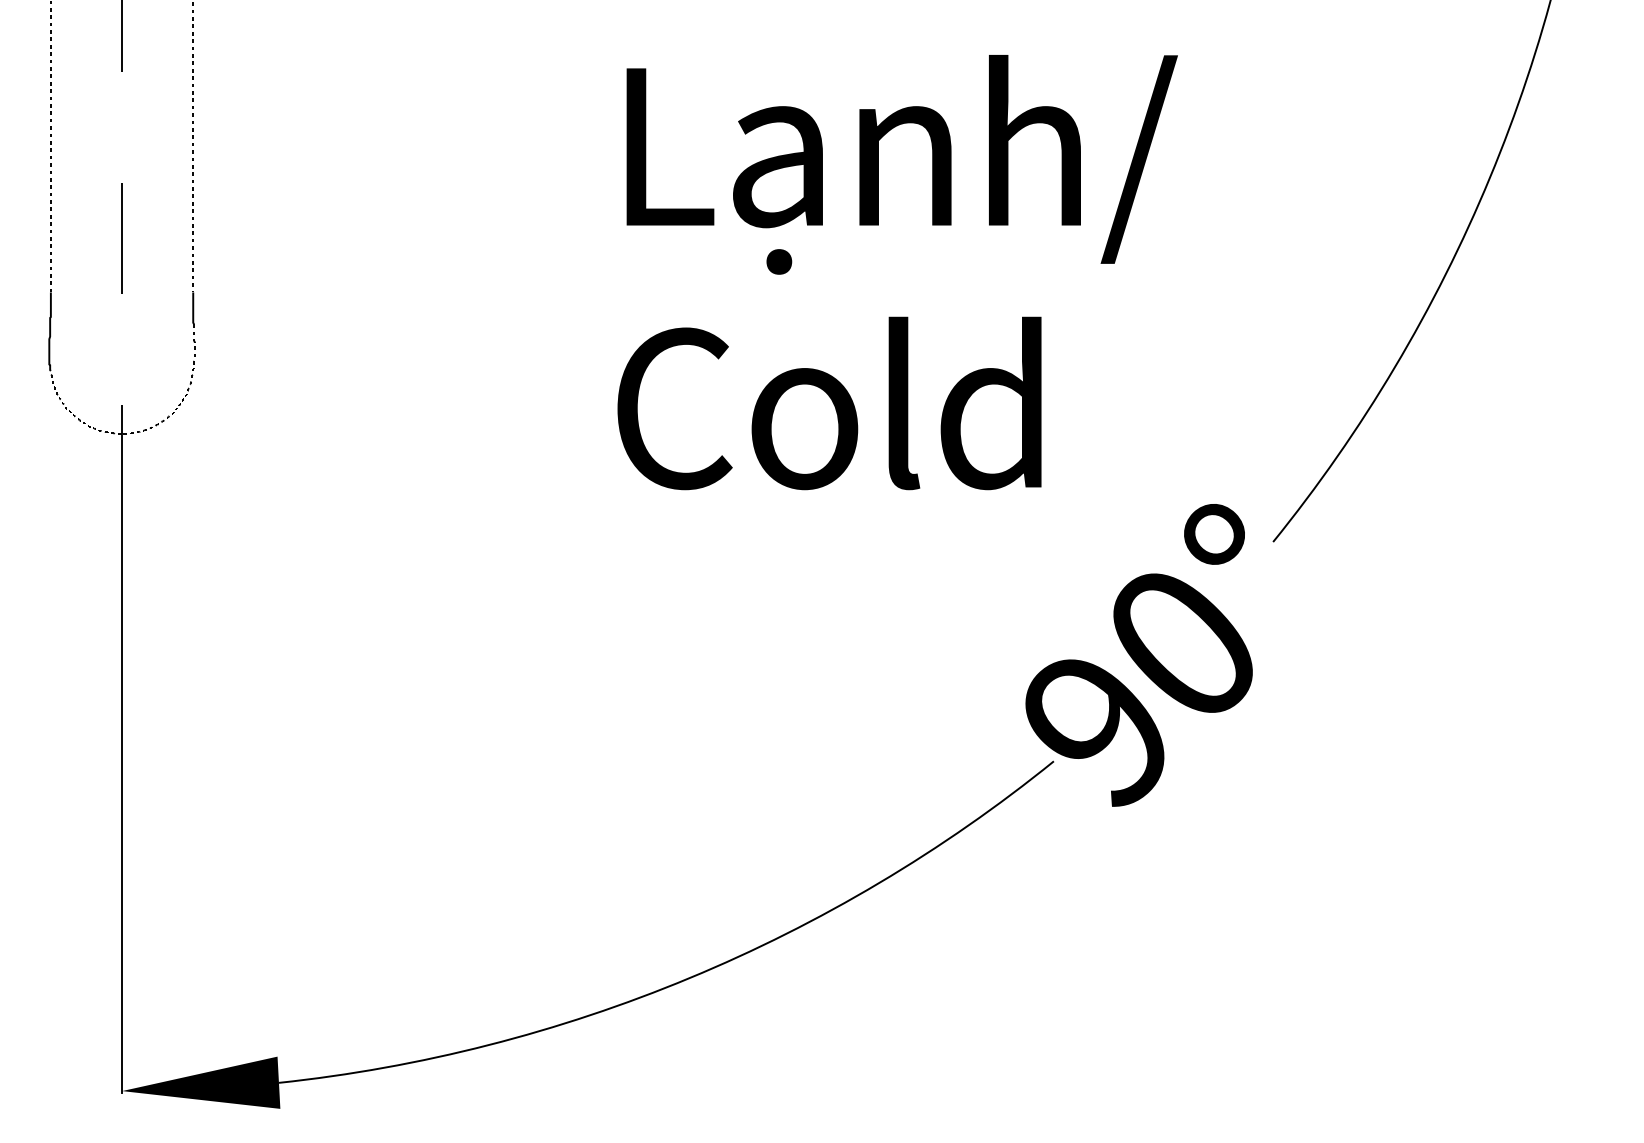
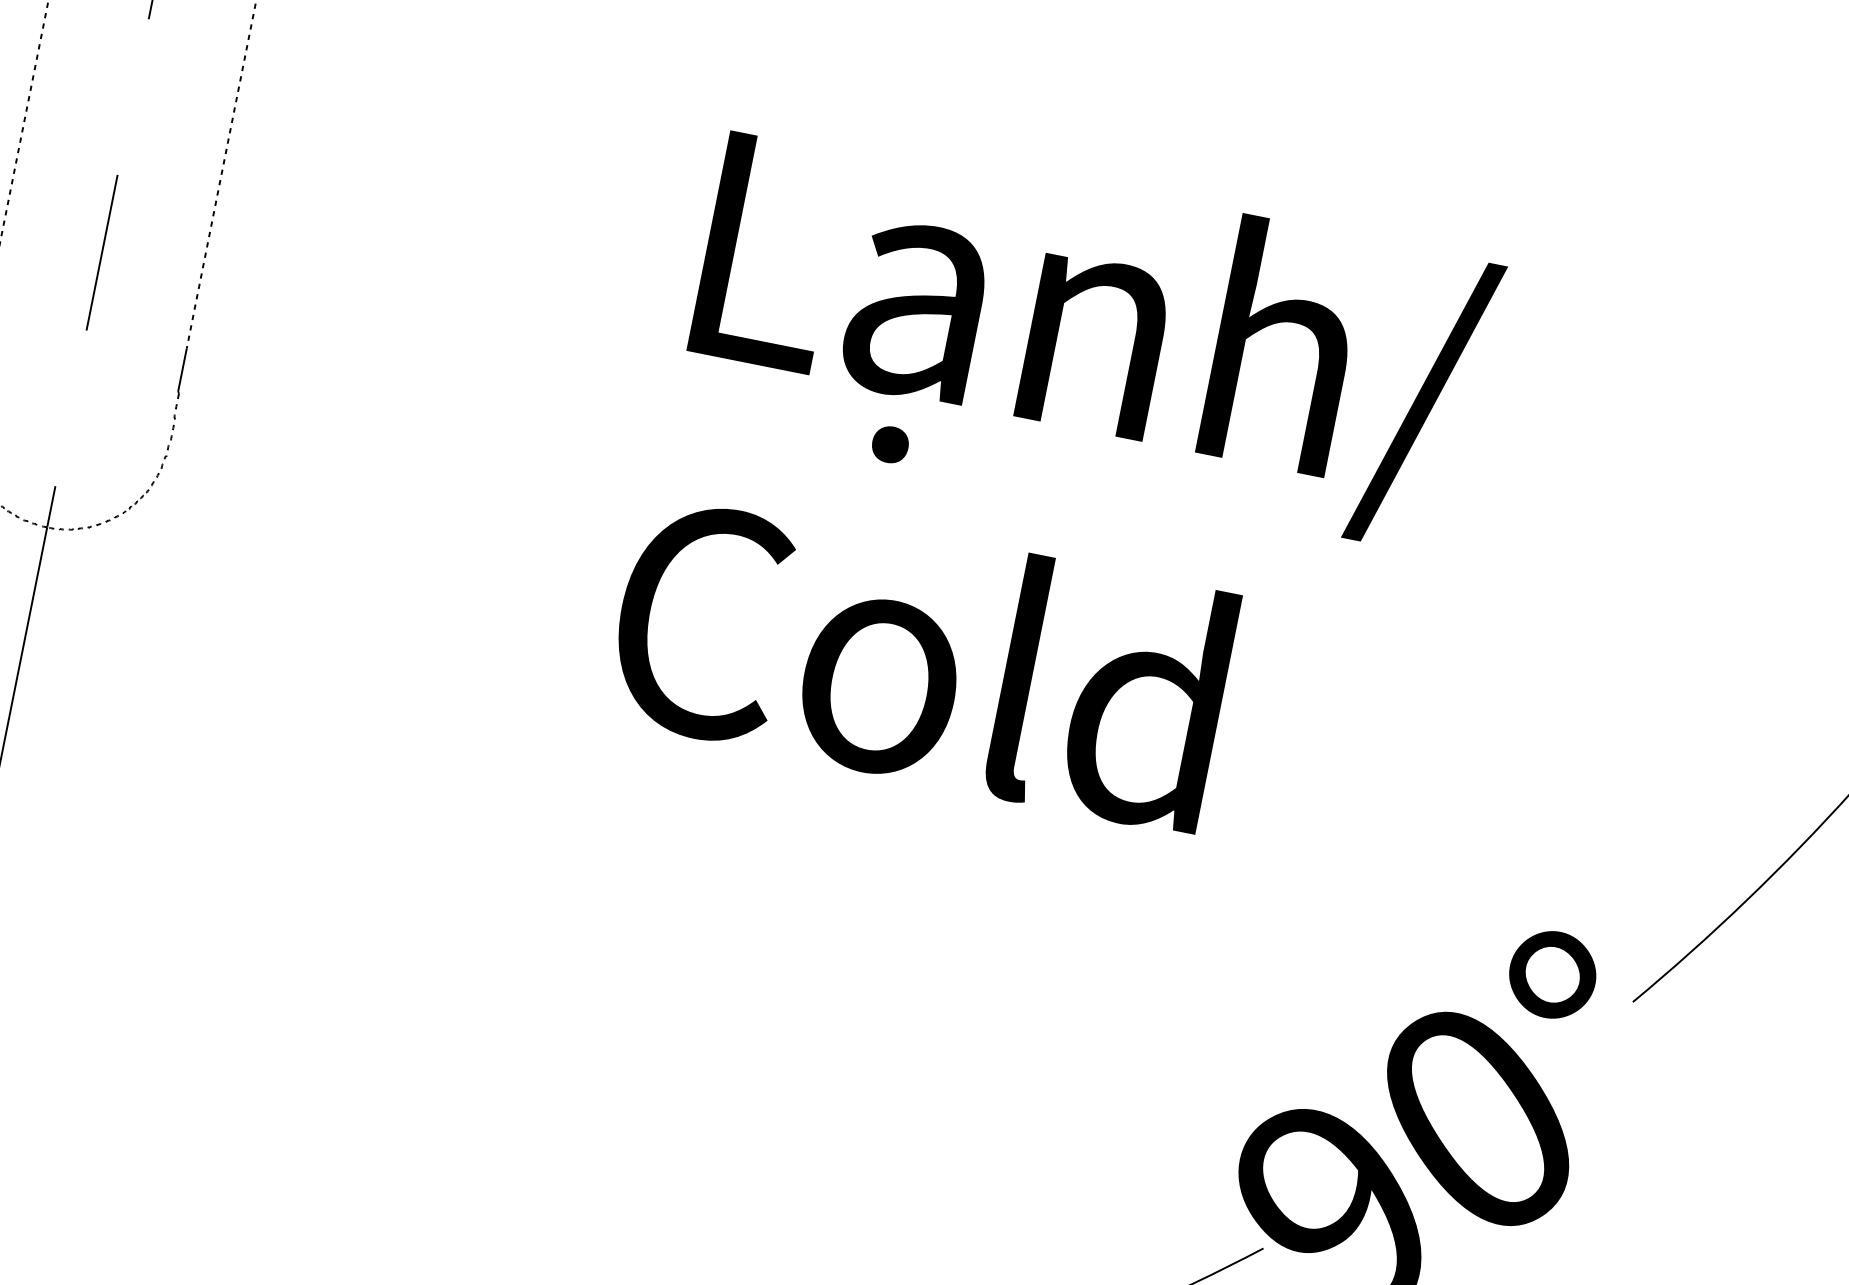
text: (897, 272) -> (1053, 492), moved

